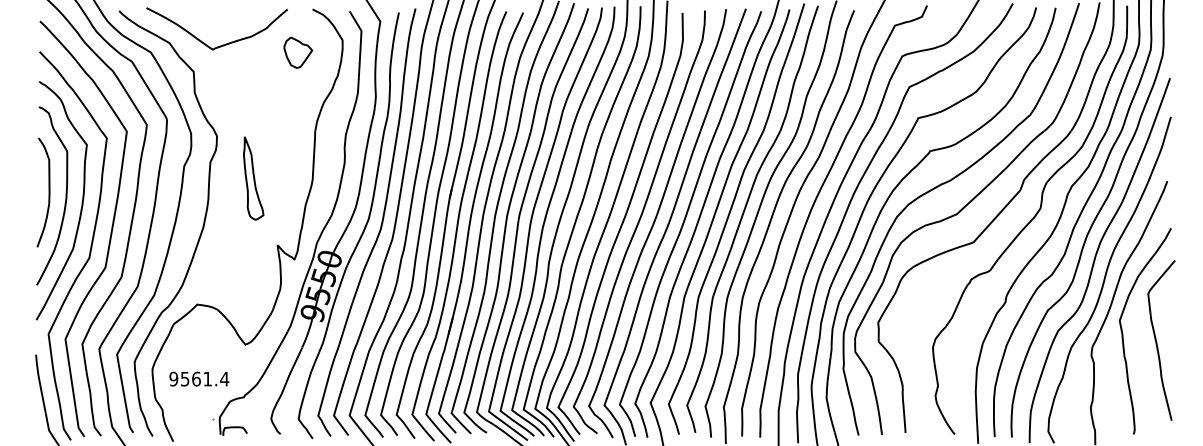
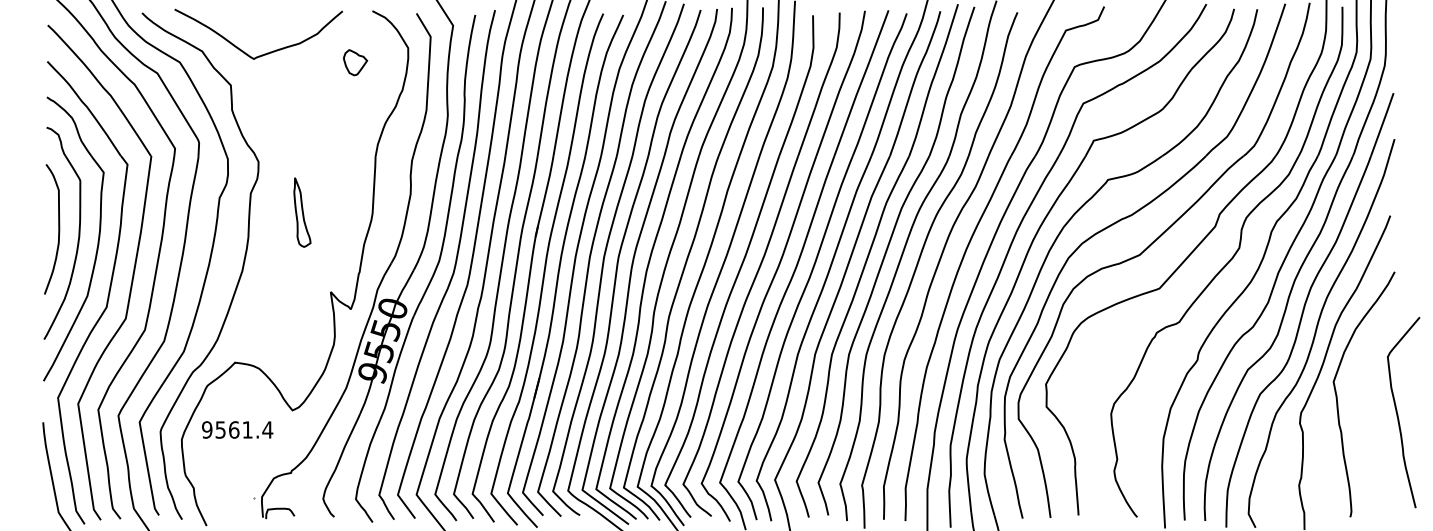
part: (298, 52) -> (355, 62), size x0.7
part: (253, 178) -> (302, 212), size x0.7
curve: (1157, 342) -> (1398, 414), moved
text: (199, 378) -> (237, 429), moved

